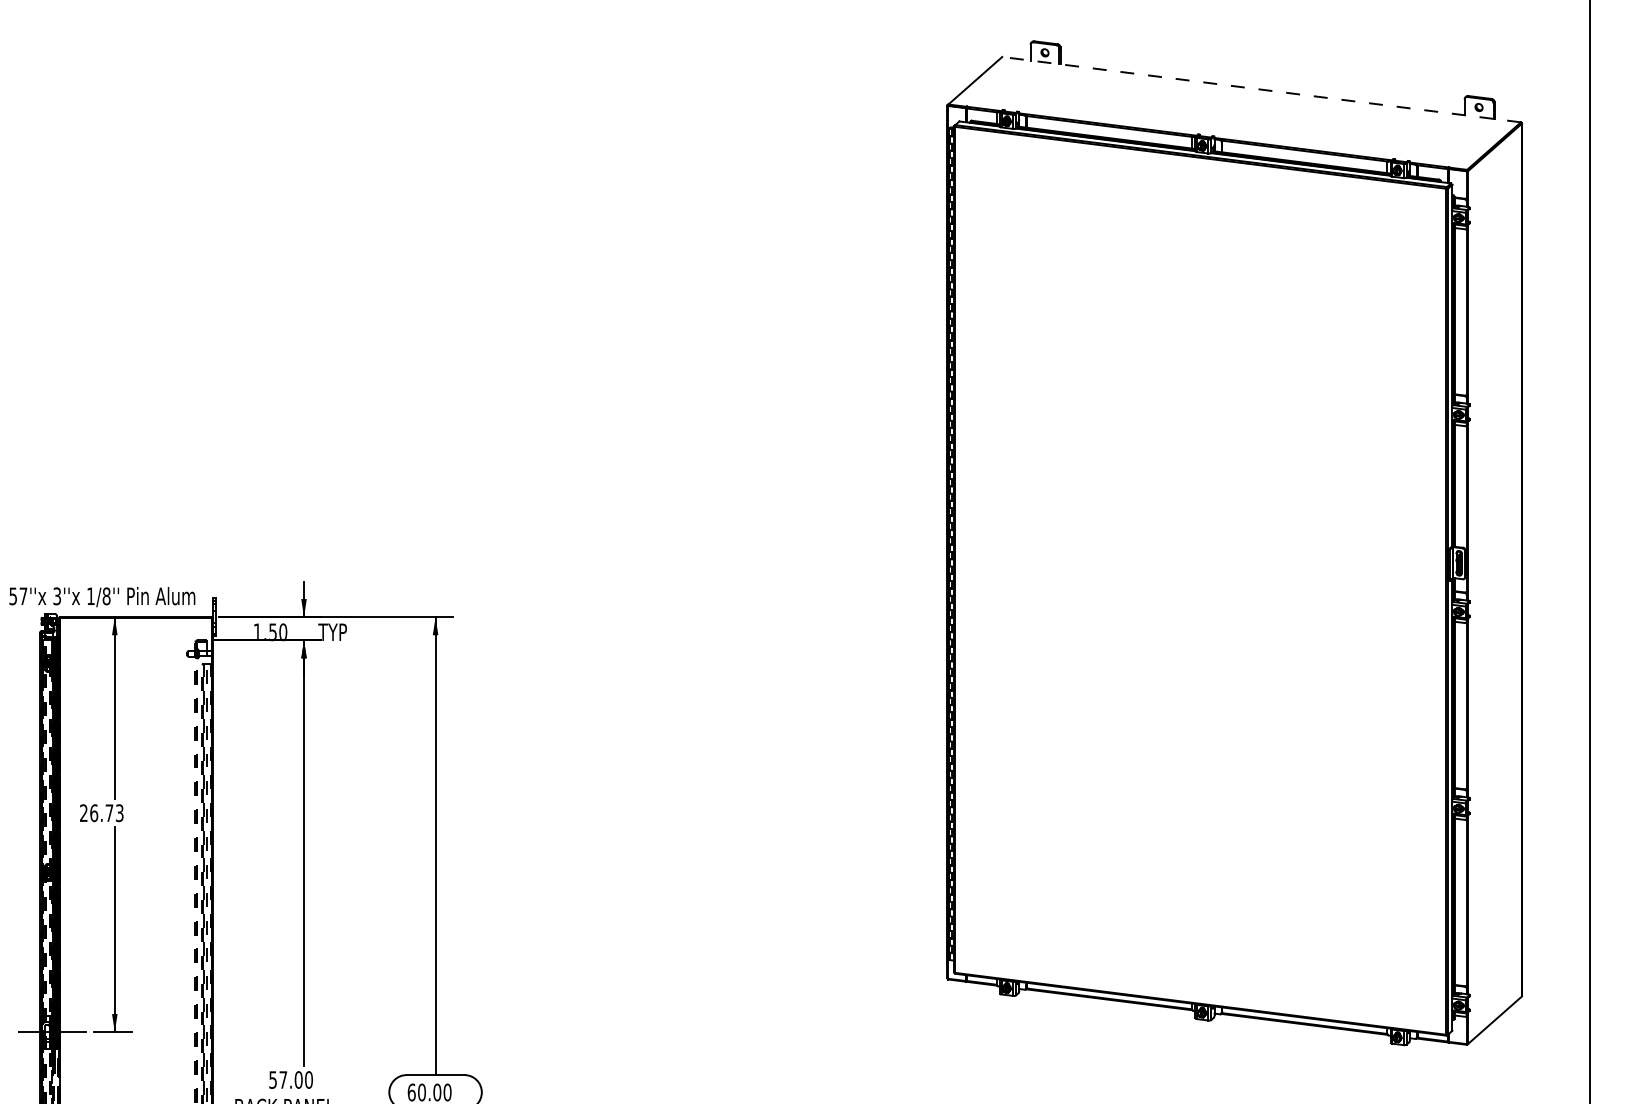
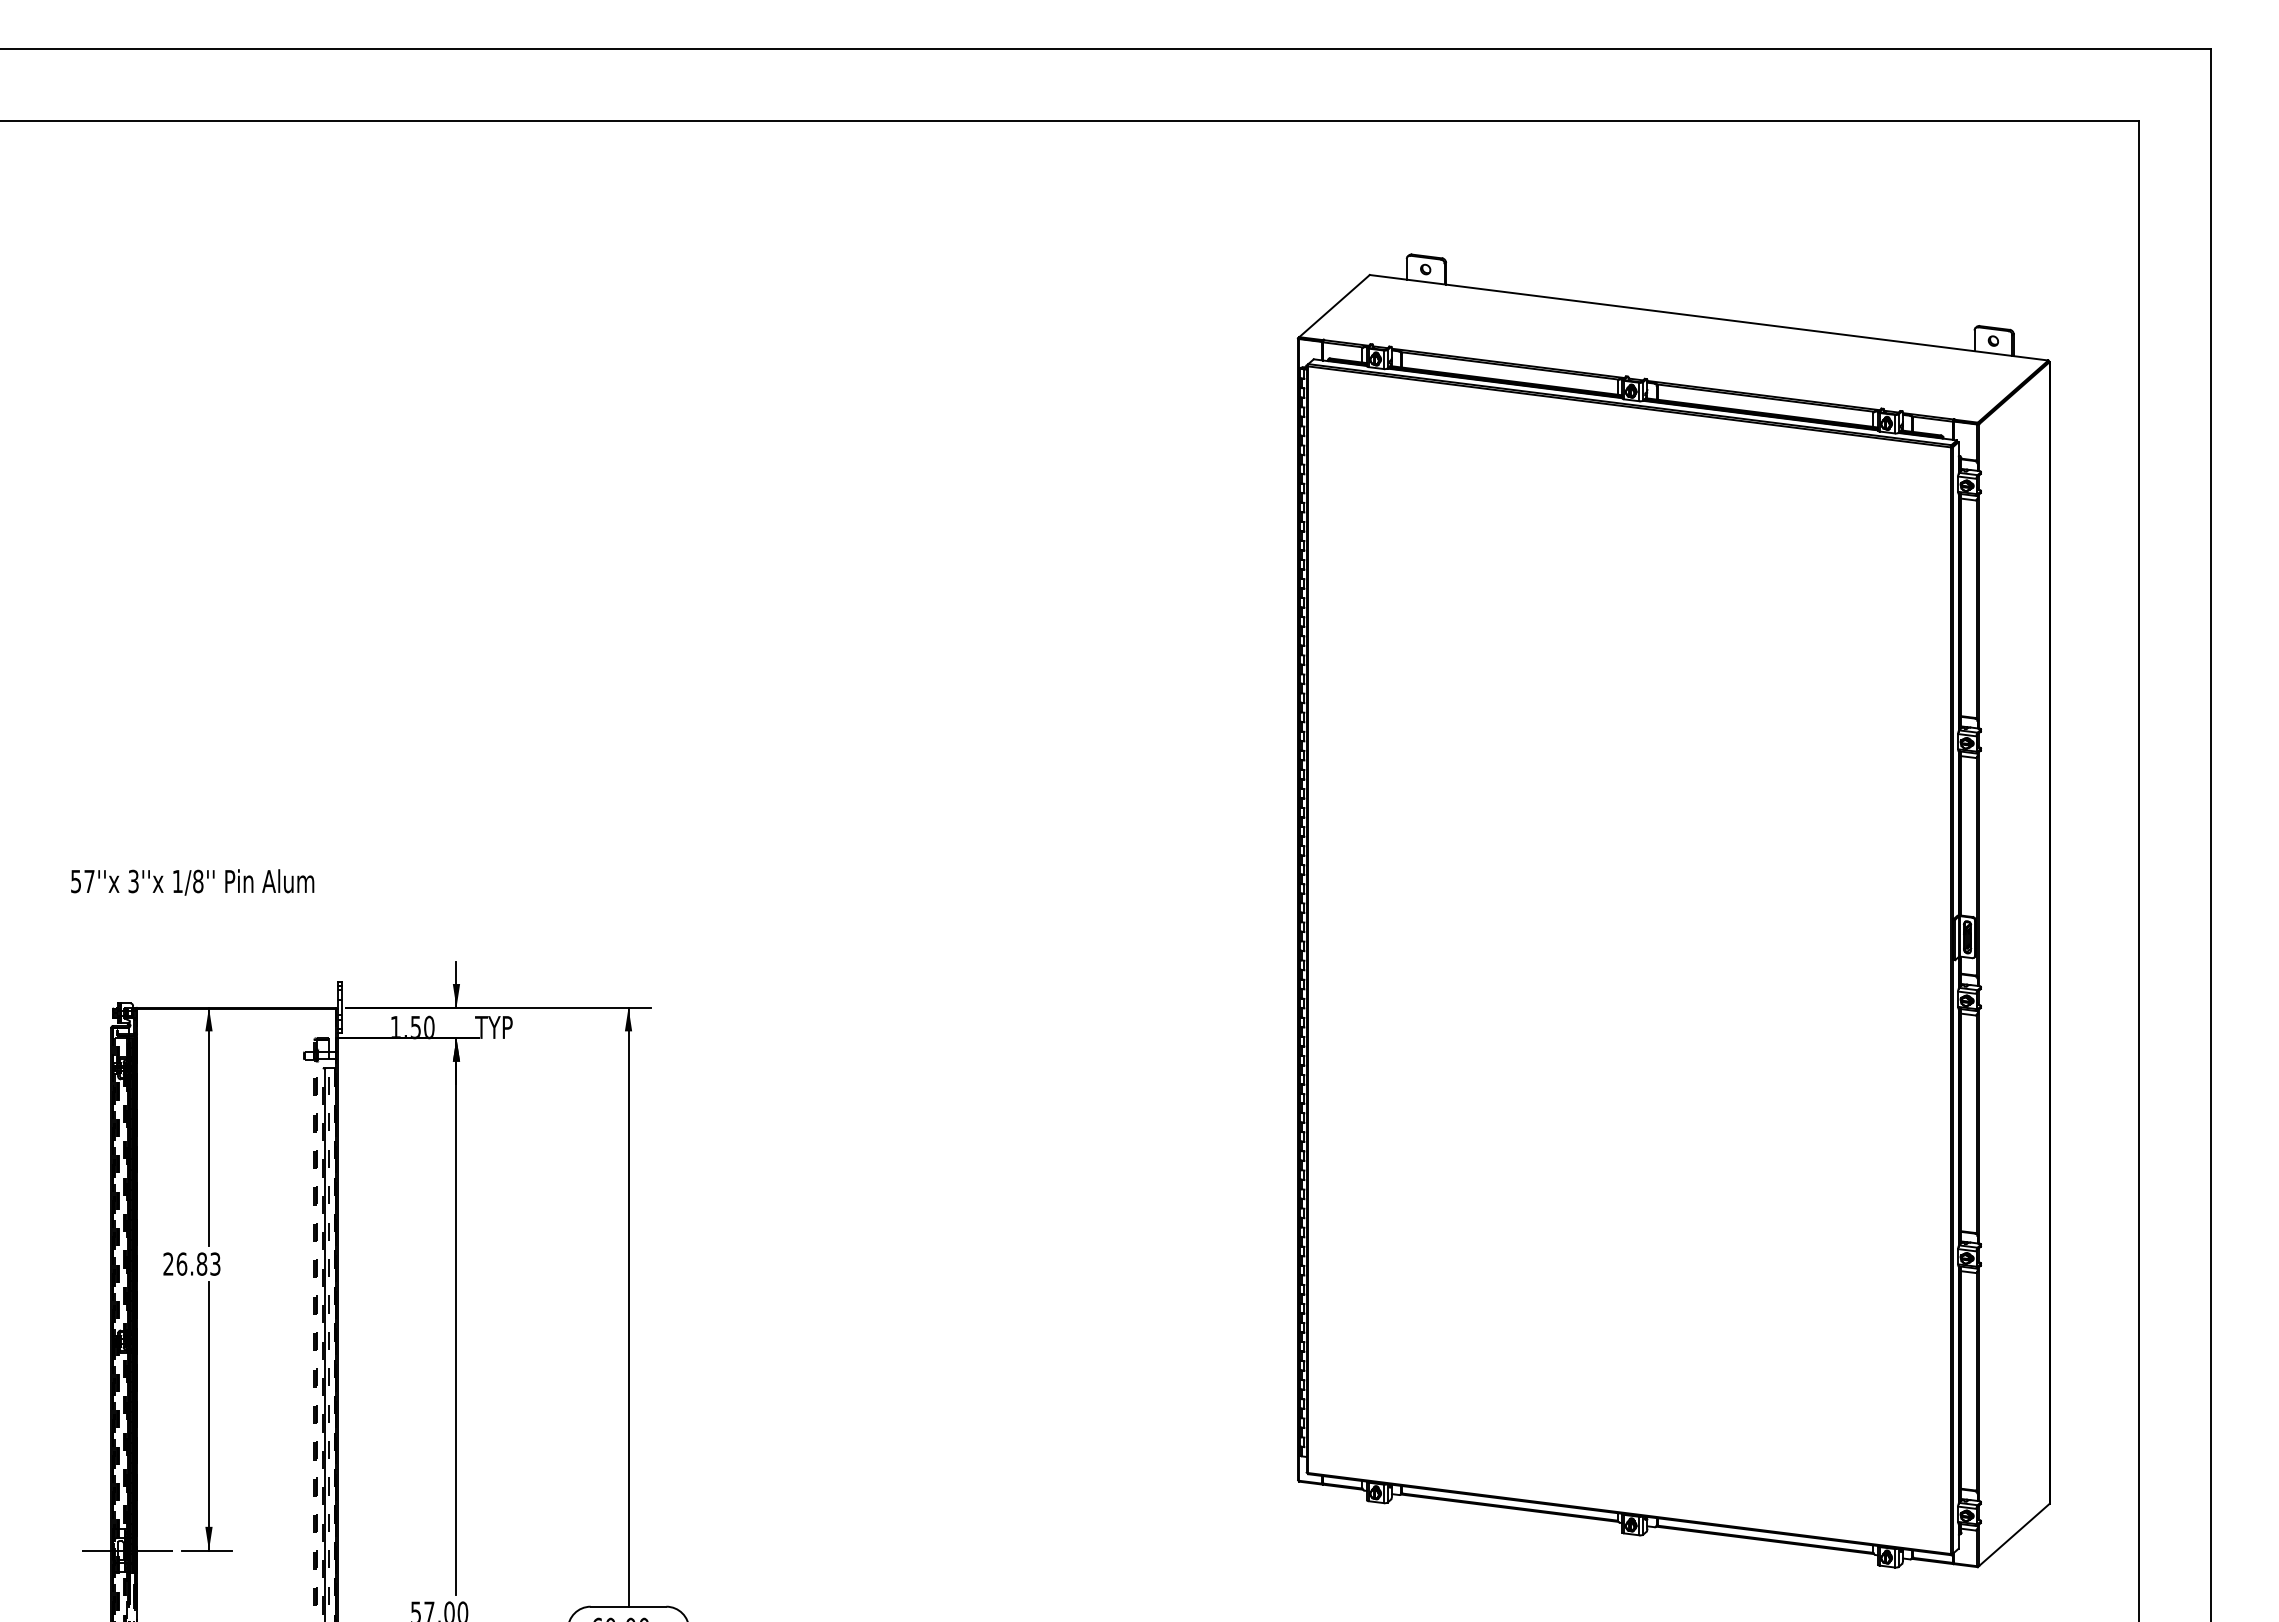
line: (1261, 89) -> (1709, 317), dashed -> solid
text: (102, 597) -> (192, 882), moved
text: (109, 812) -> (201, 1263), 26.73 -> 26.83

